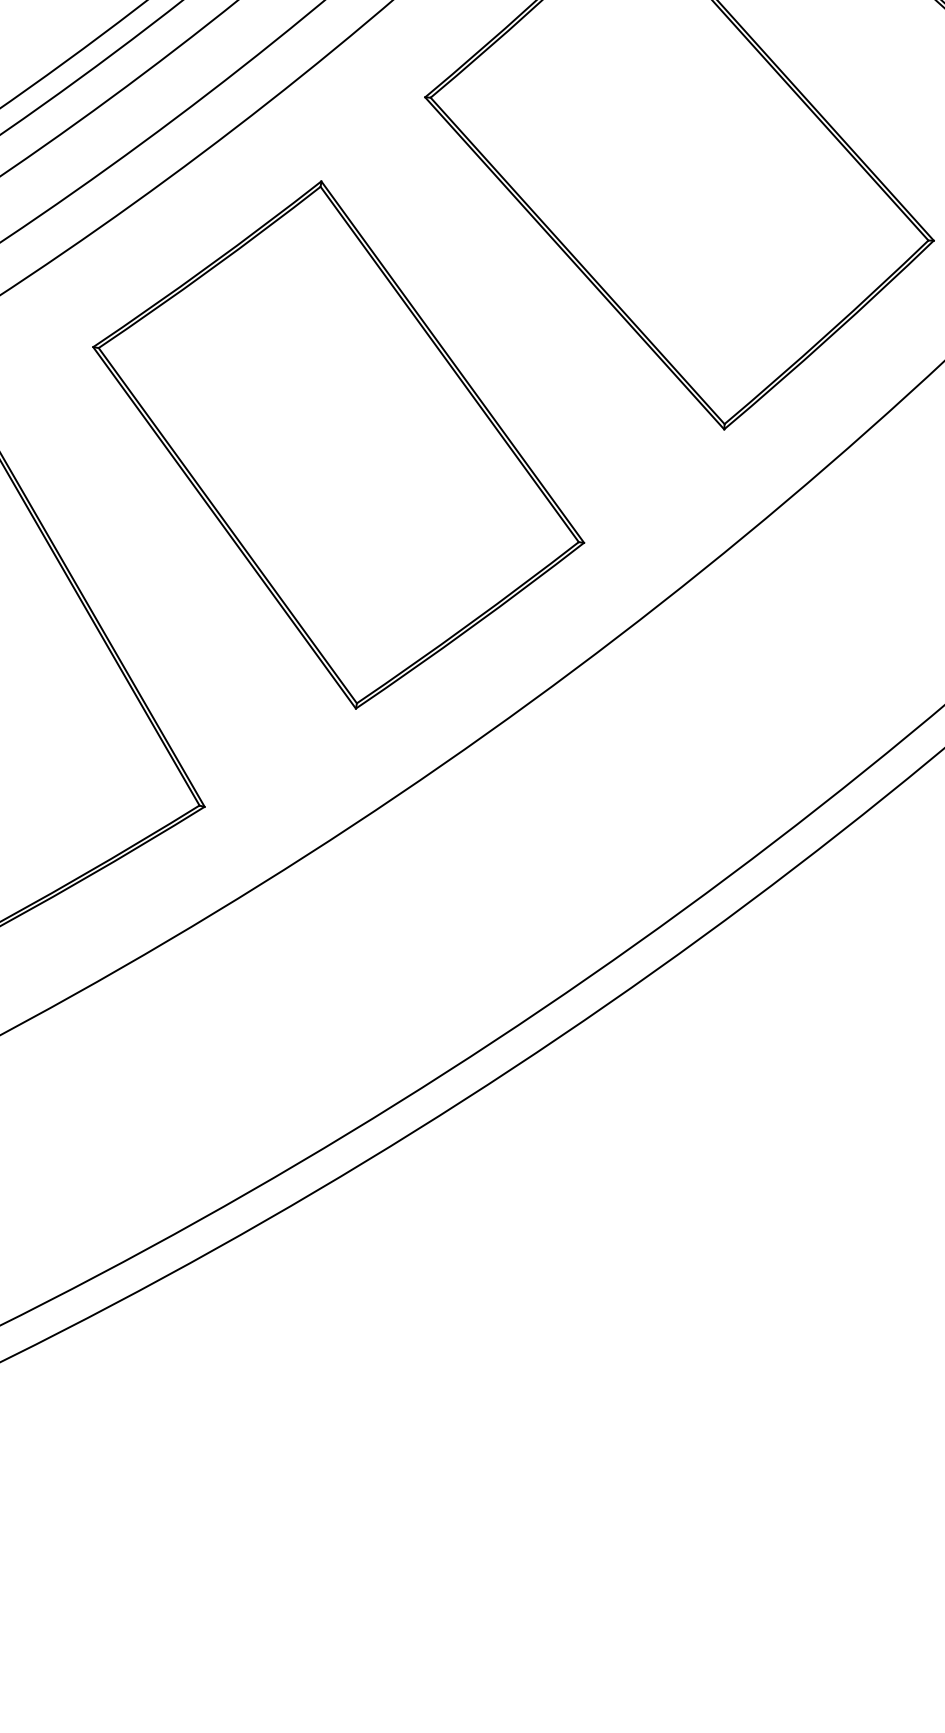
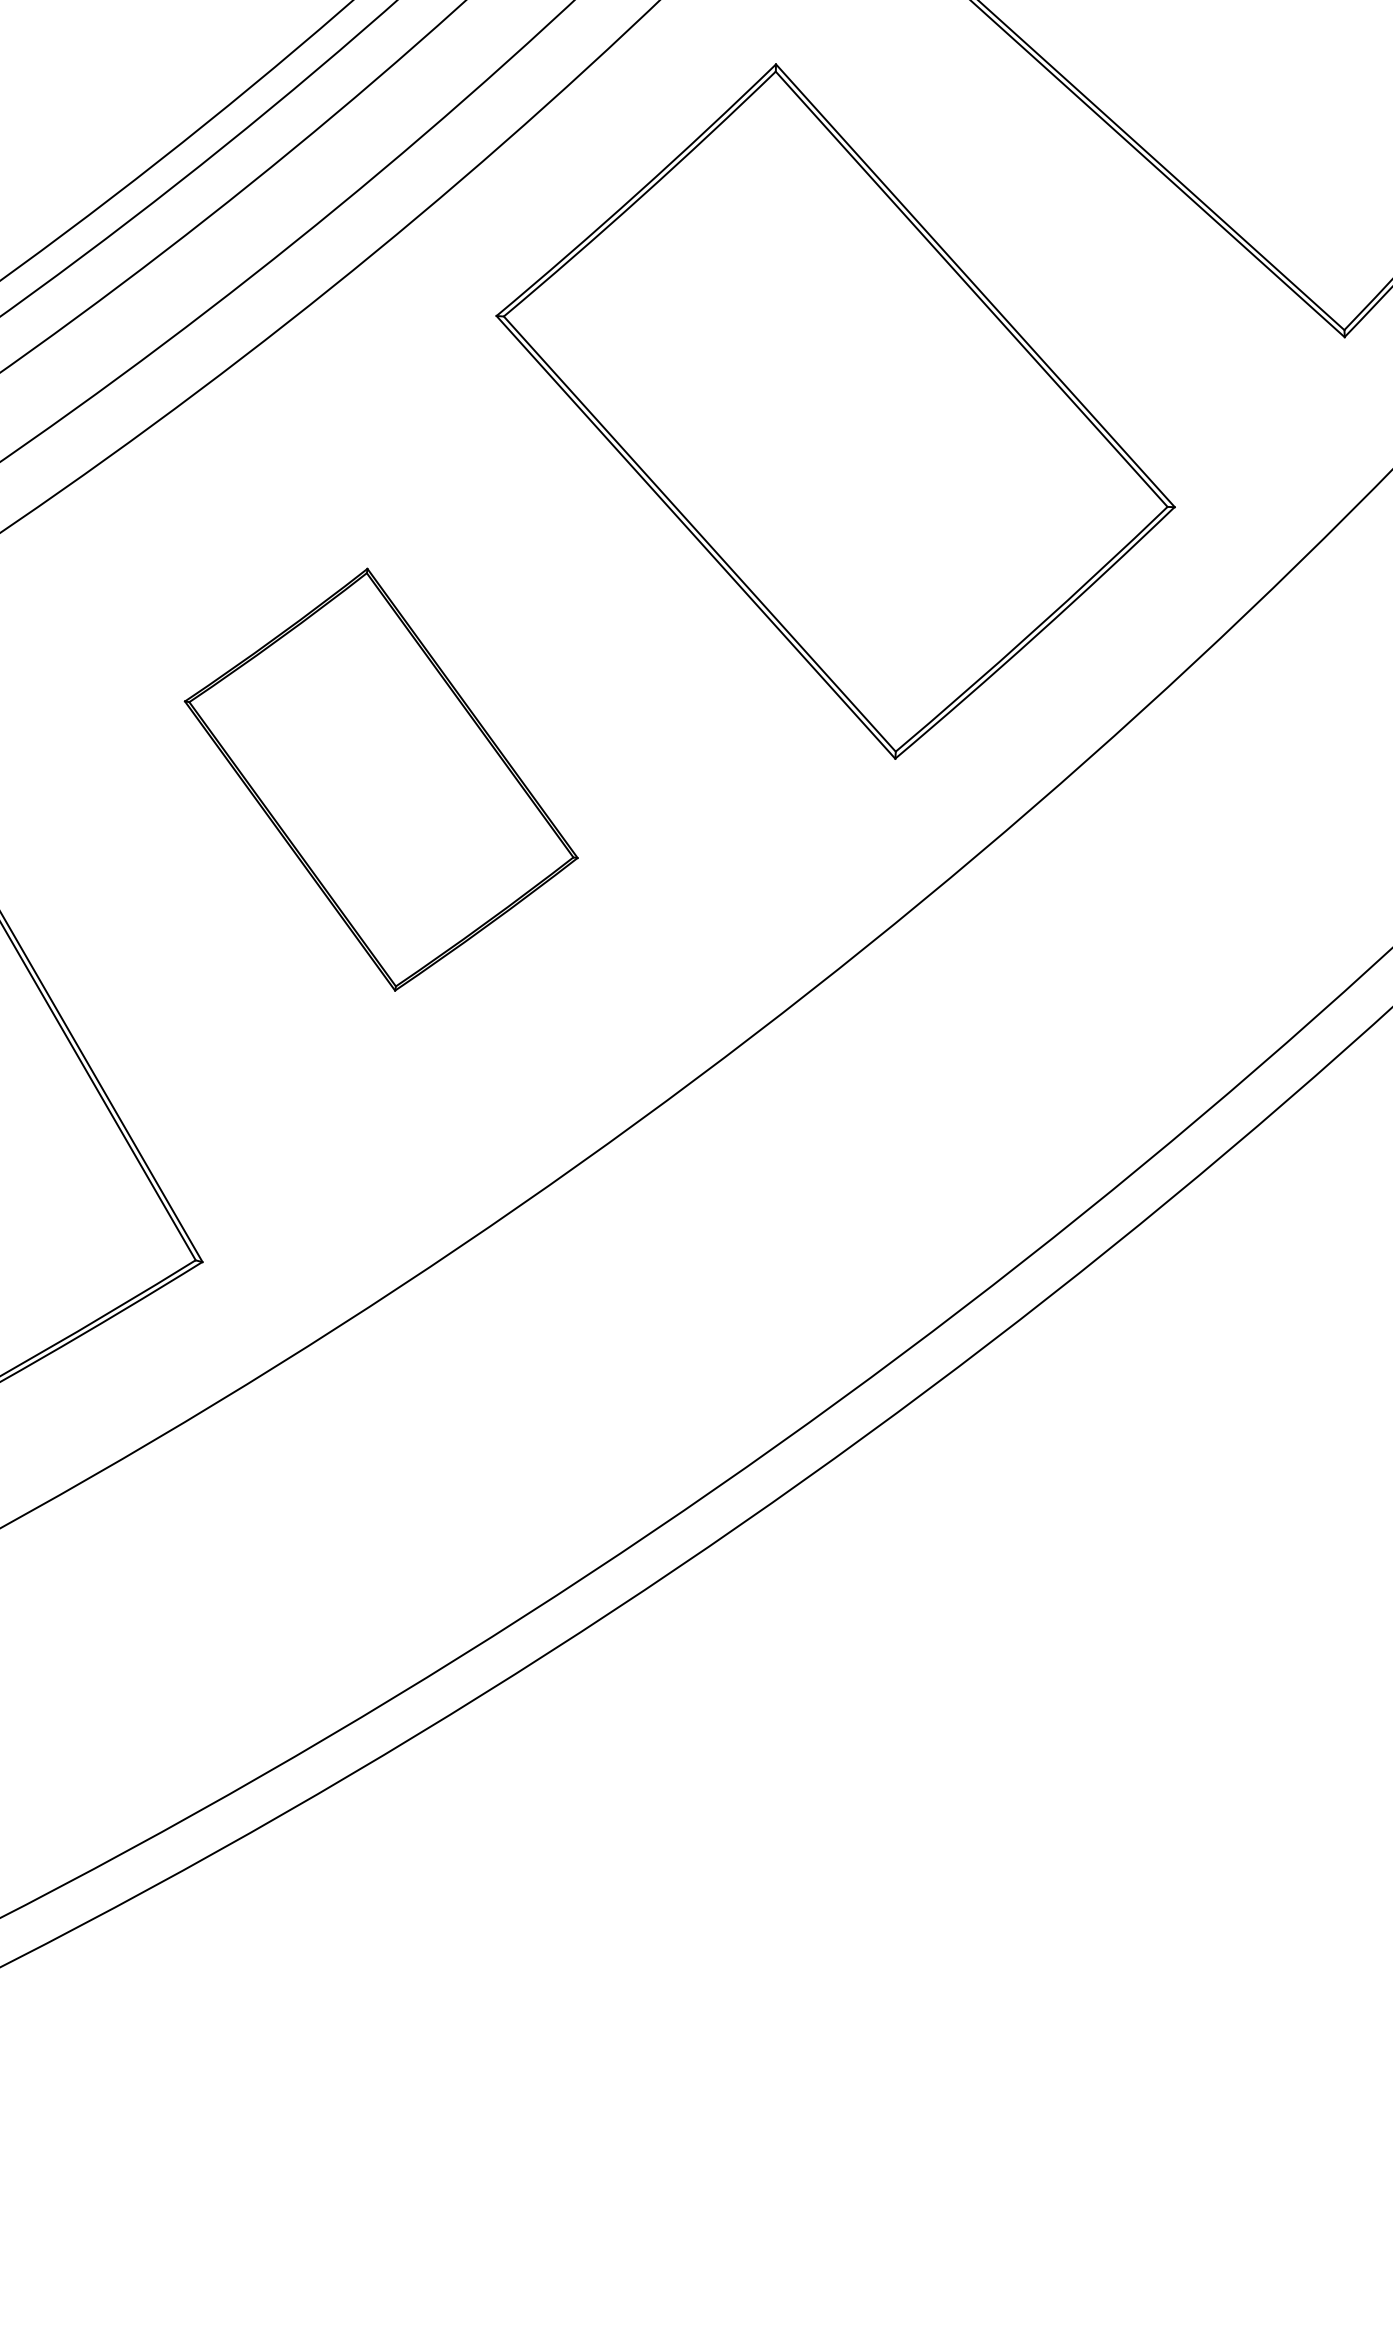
part: (338, 444) -> (381, 779), size x0.6

